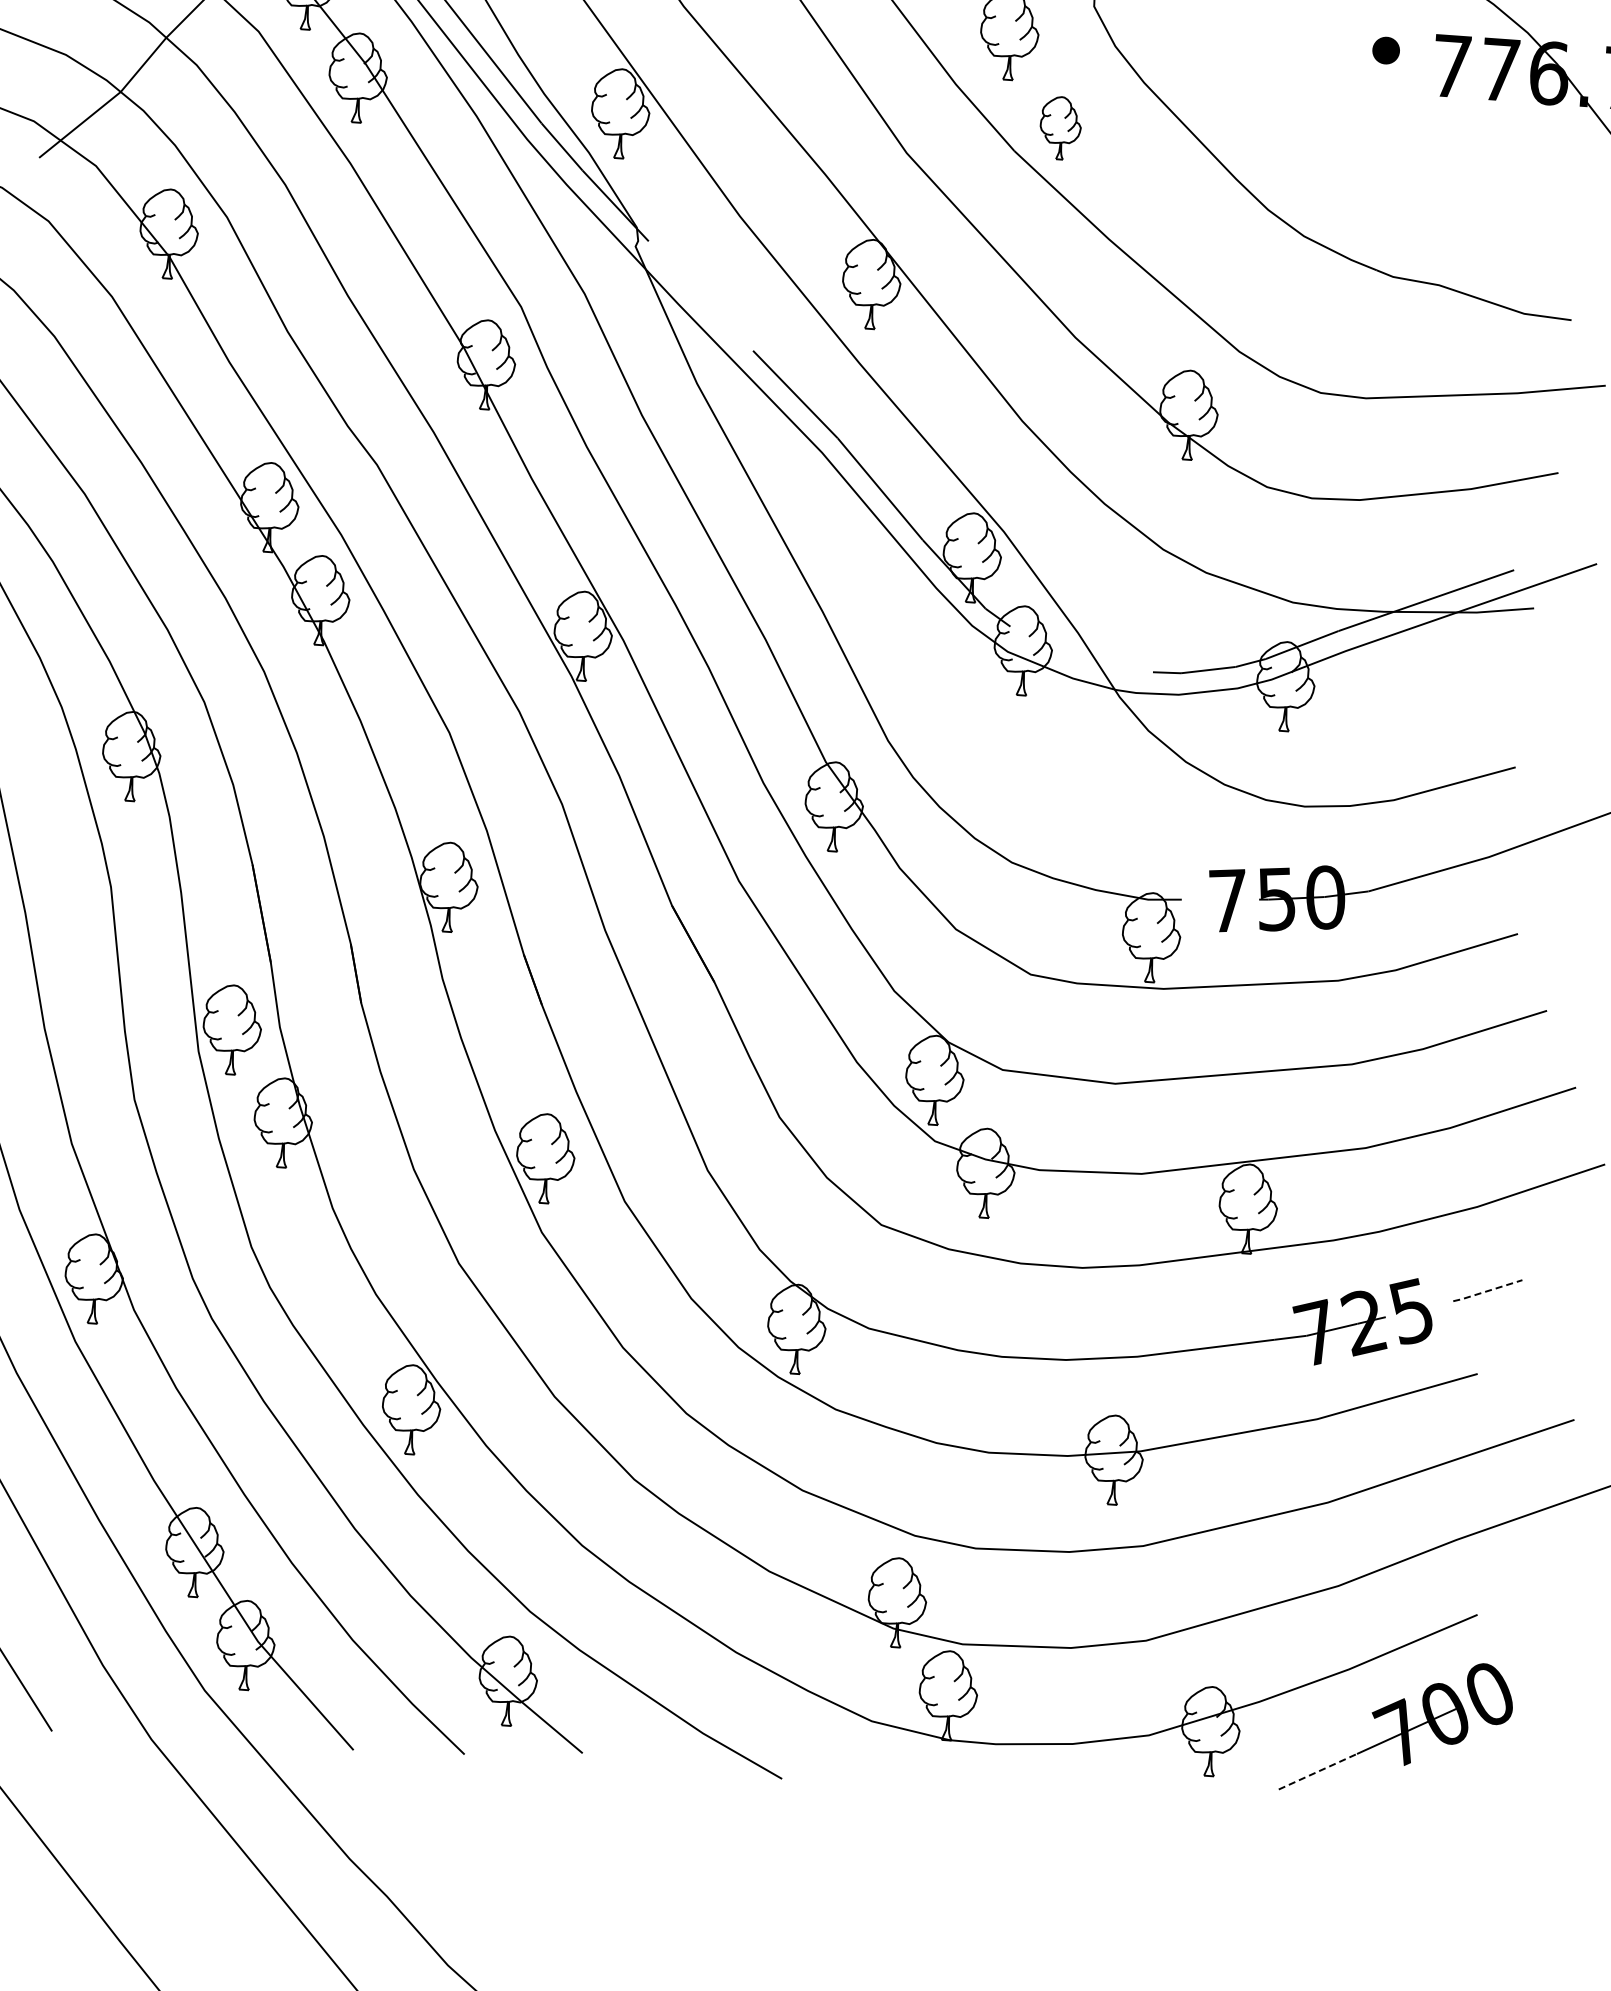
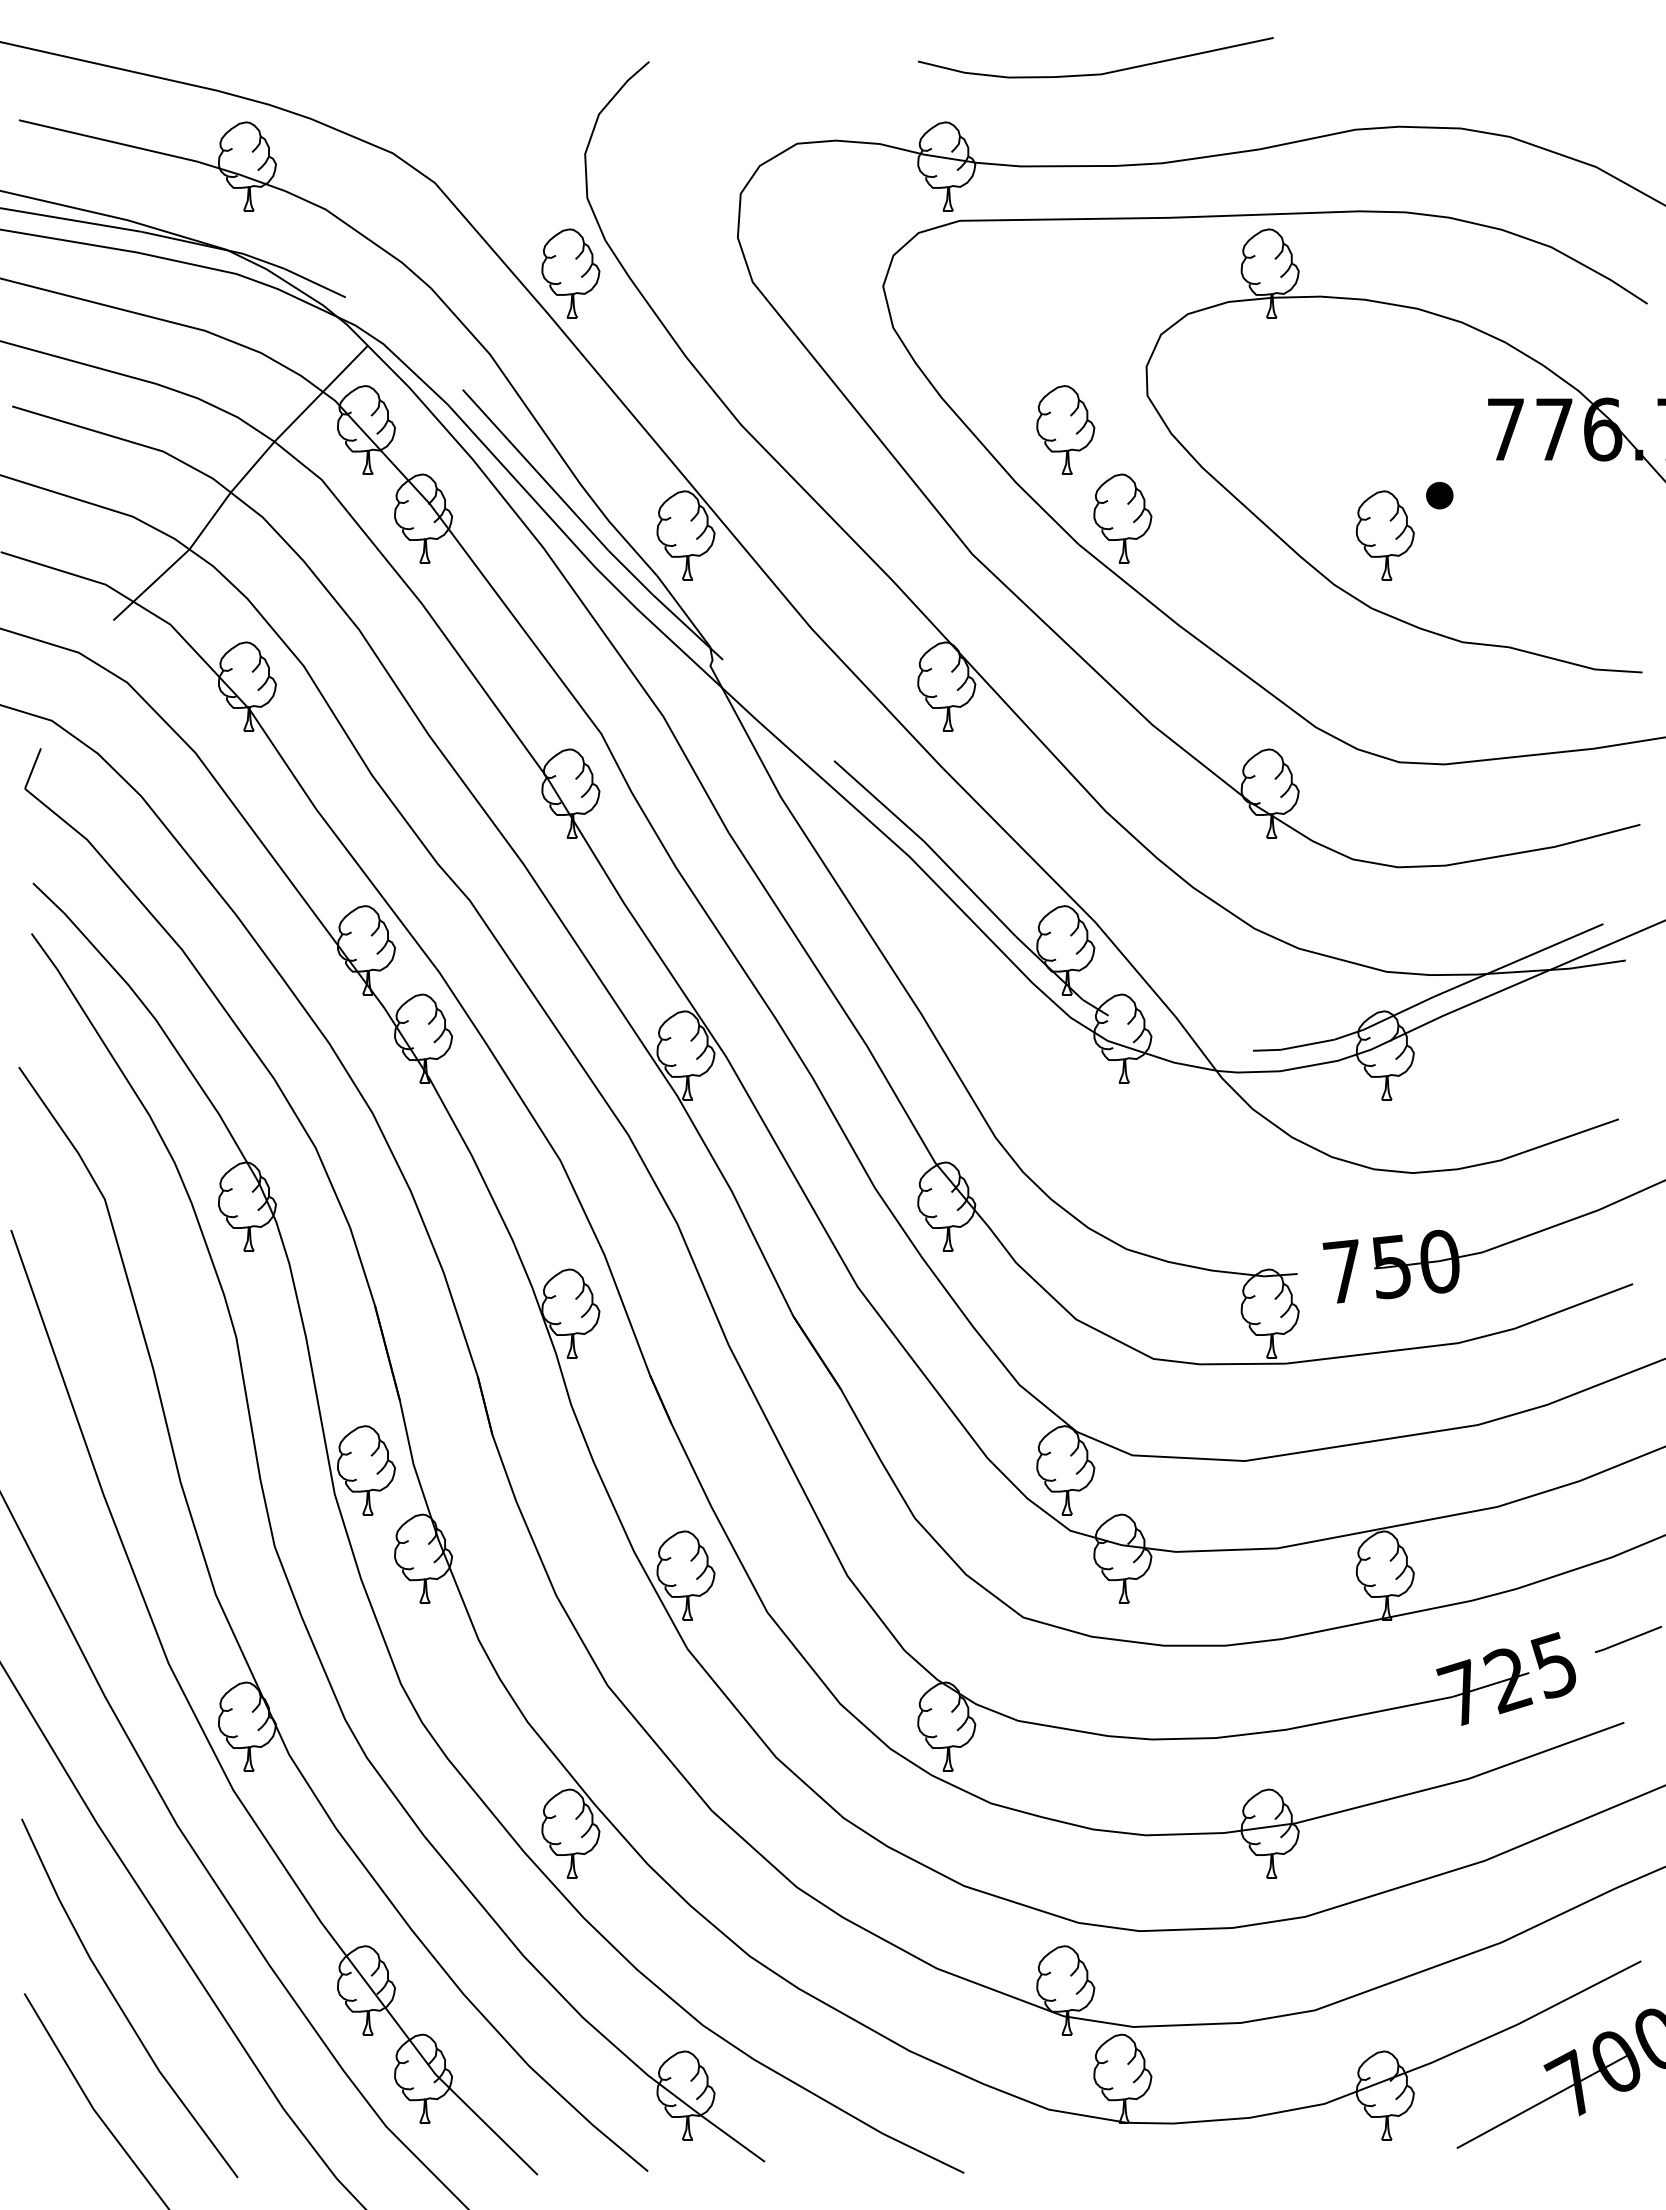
part: (1385, 50) -> (1439, 495), moved
part: (1060, 128) -> (1122, 518), size x1.43
part: (1323, 164) -> (1385, 535), added
line: (1486, 1291) -> (1627, 1640), dashed -> solid
line: (1318, 1771) -> (1494, 2127), dashed -> solid

